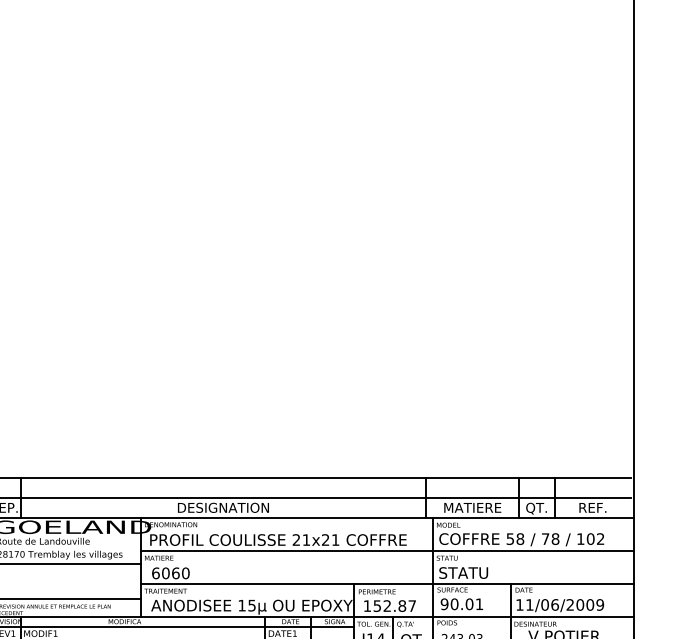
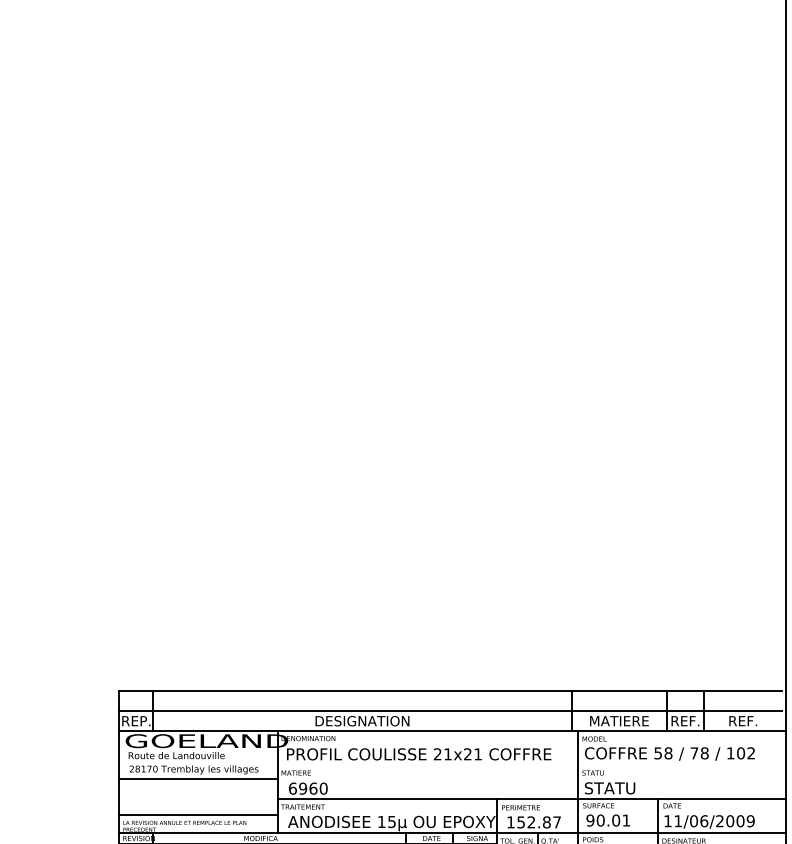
text: (536, 508) -> (685, 721), QT. -> REF.
line: (387, 550) -> (531, 765), removed
text: (165, 573) -> (302, 788), 6060 -> 6960

